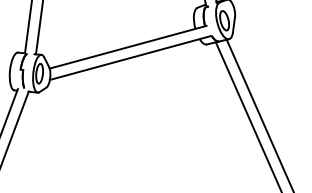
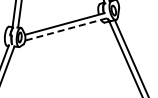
line: (129, 58) -> (65, 29), solid -> dashed

